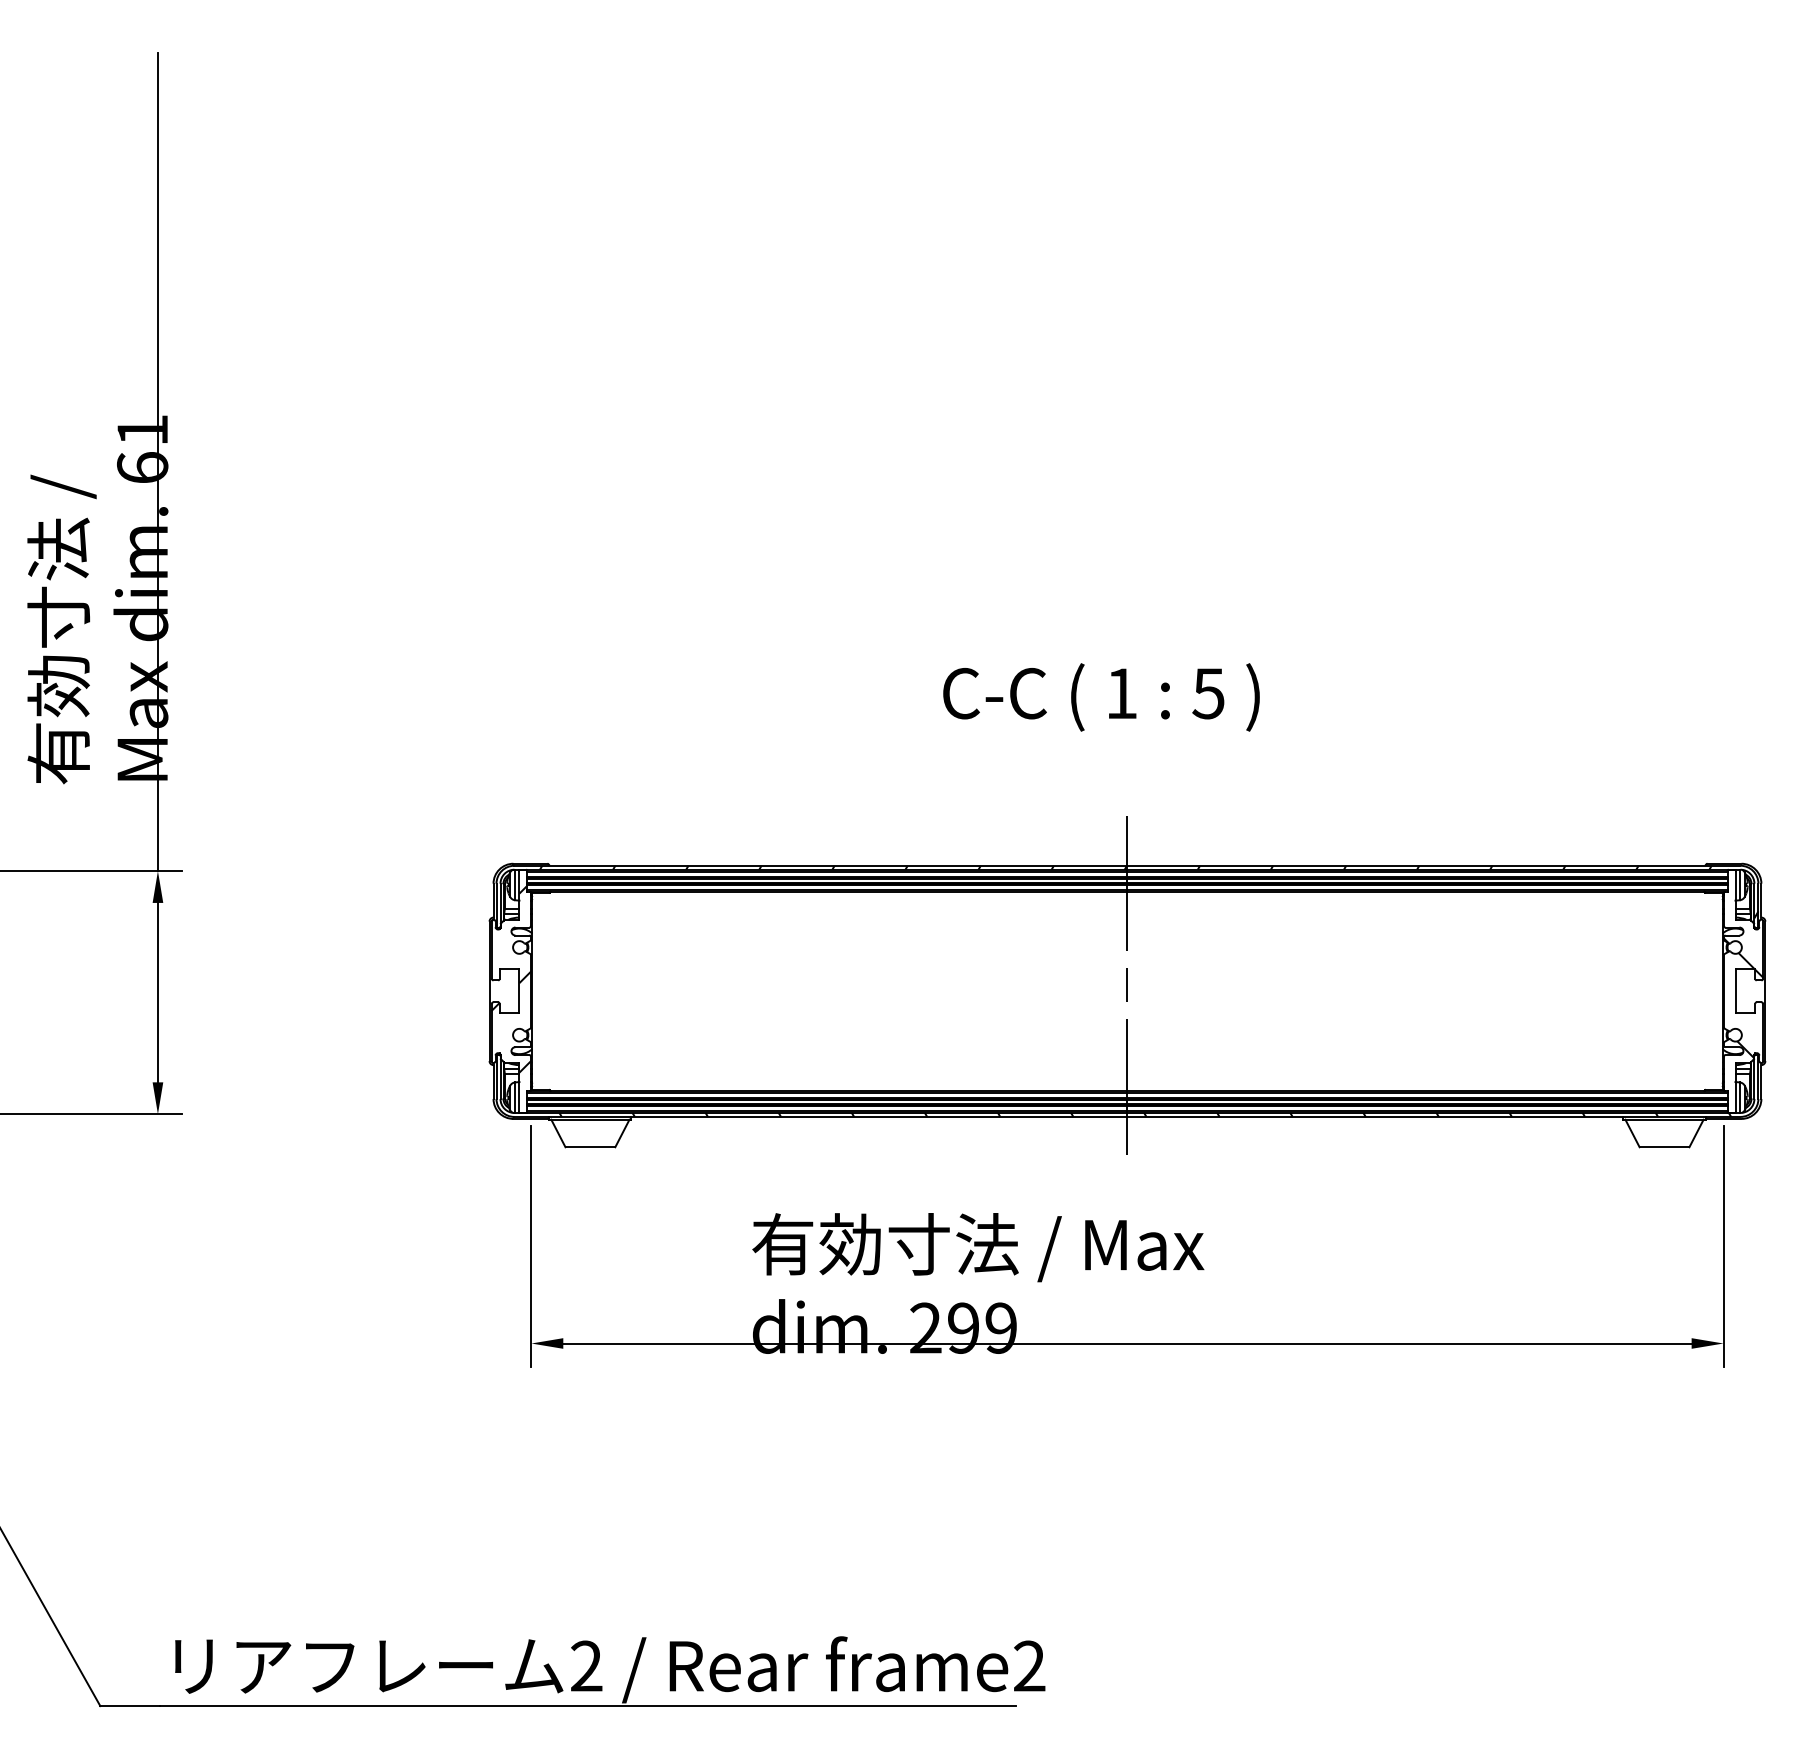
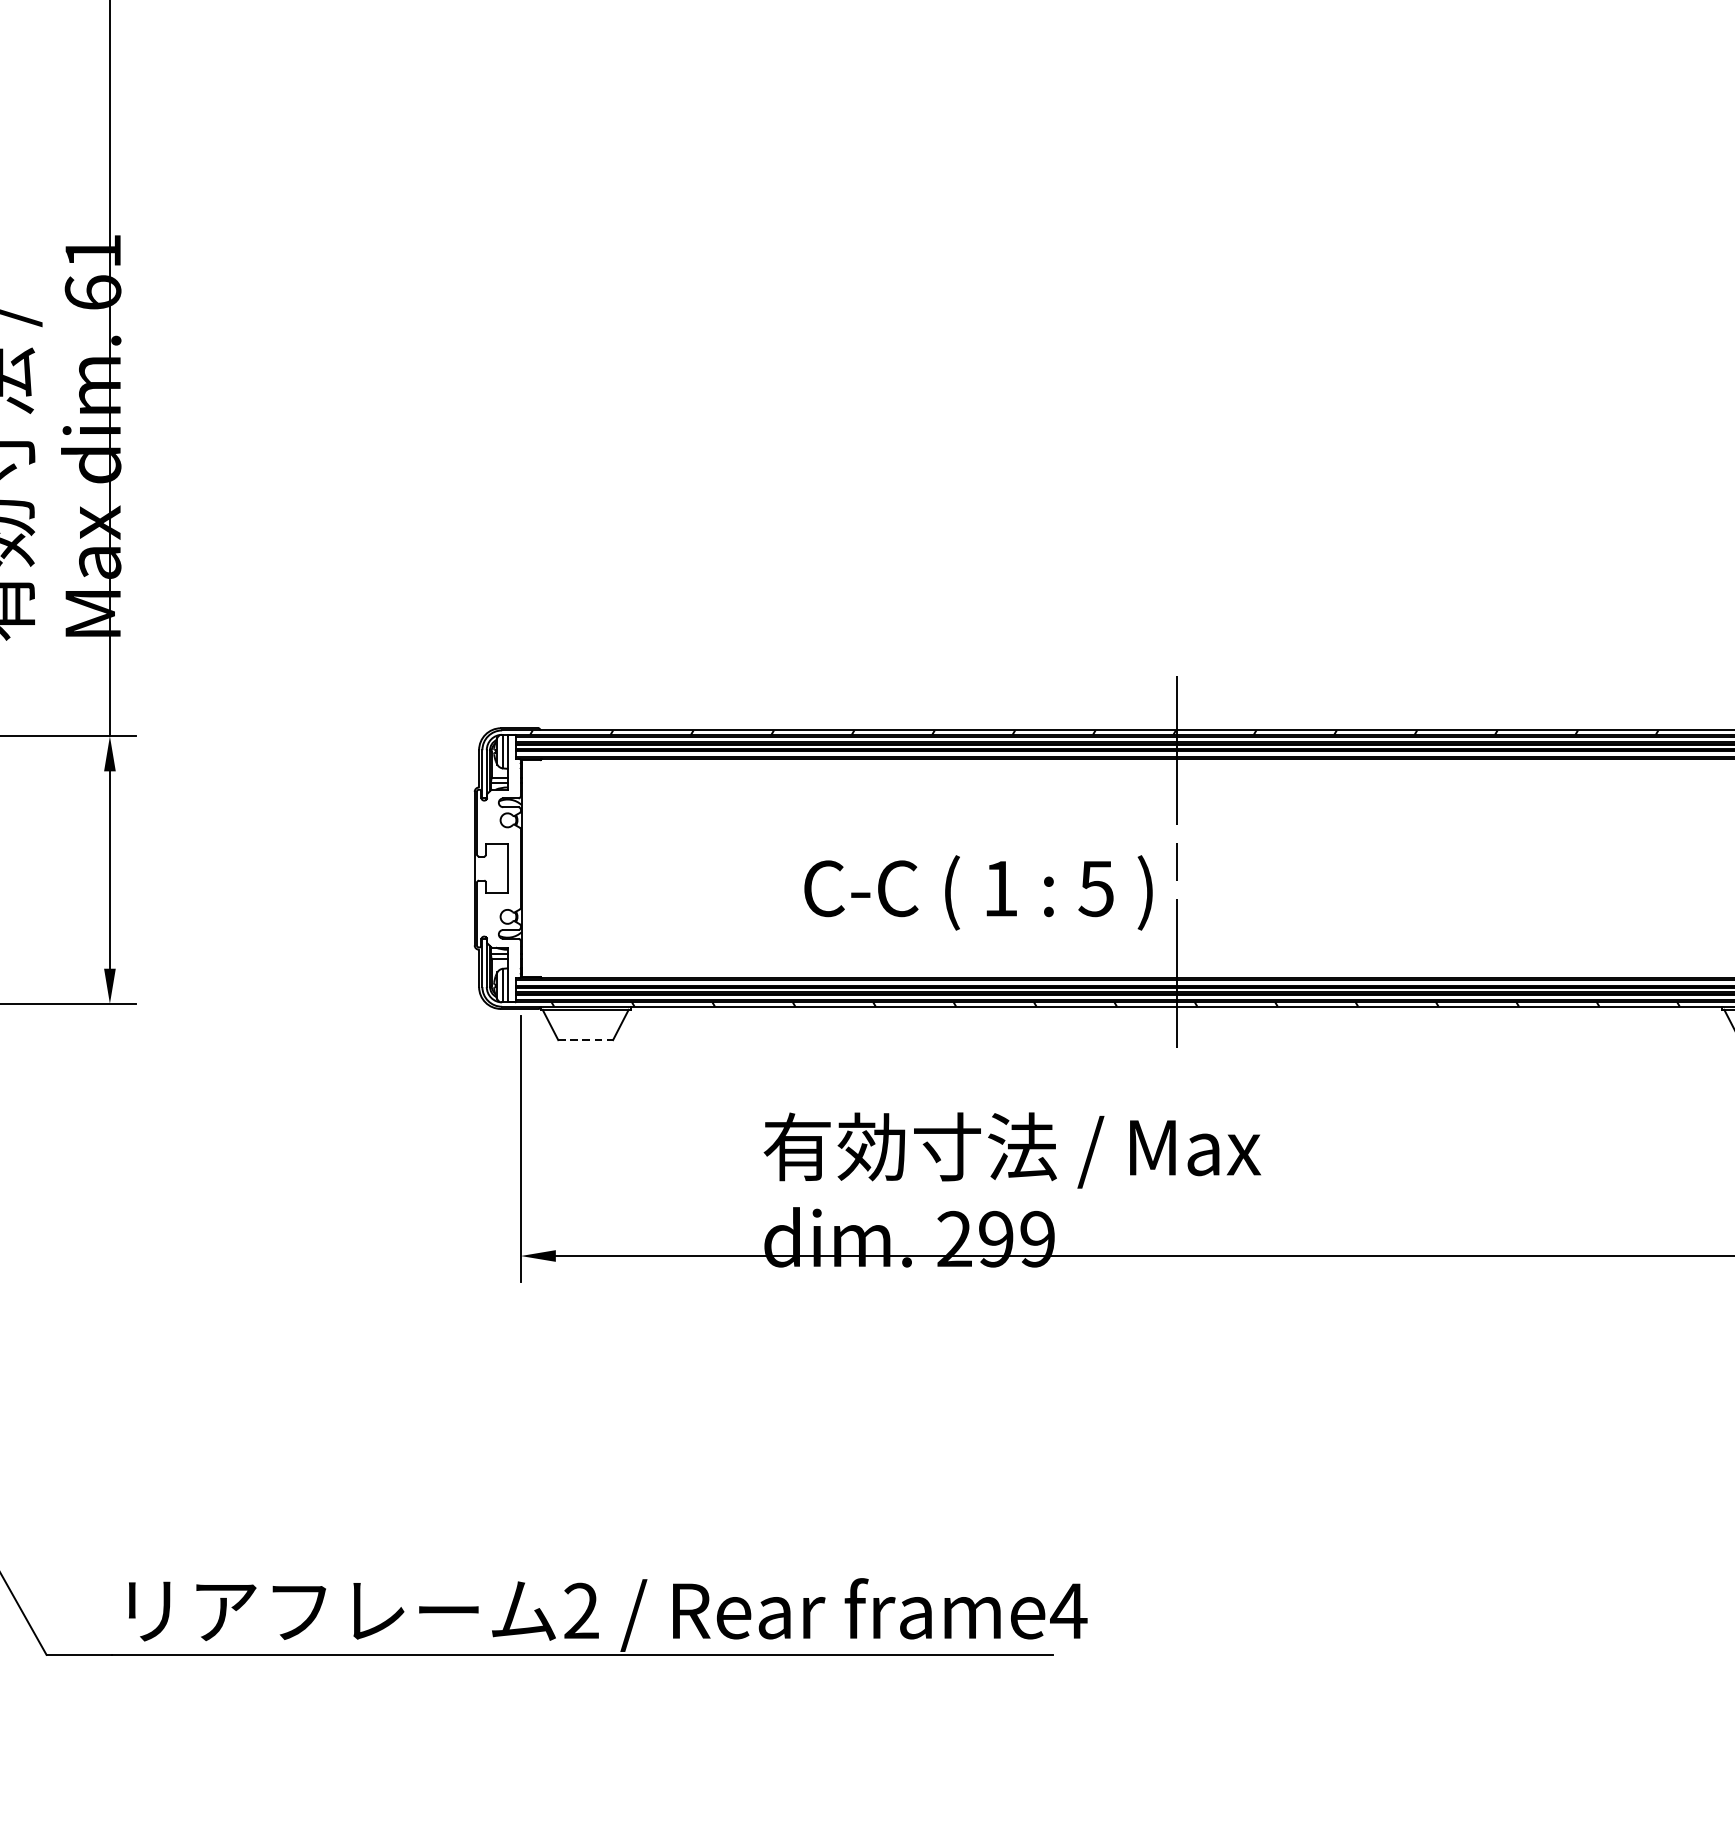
text: (1101, 697) -> (978, 892), moved
hatch: (511, 978) -> (498, 854), removed
line: (590, 1147) -> (585, 1040), solid -> dashed
text: (1029, 1665) -> (1068, 1610), frame2 -> frame4

